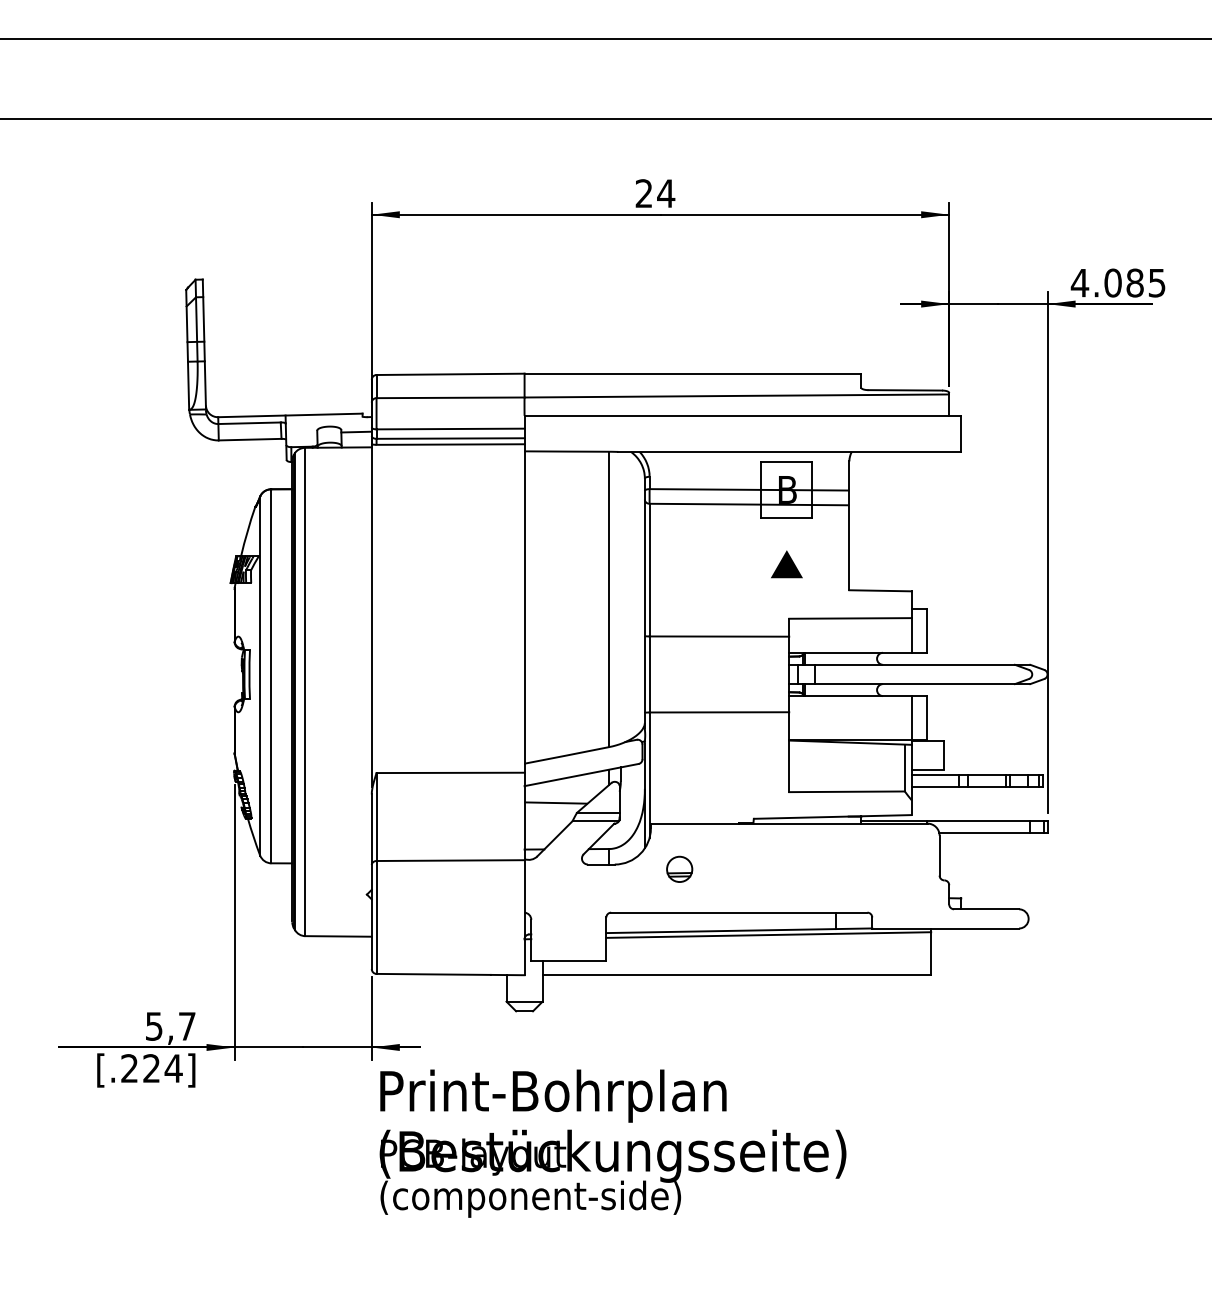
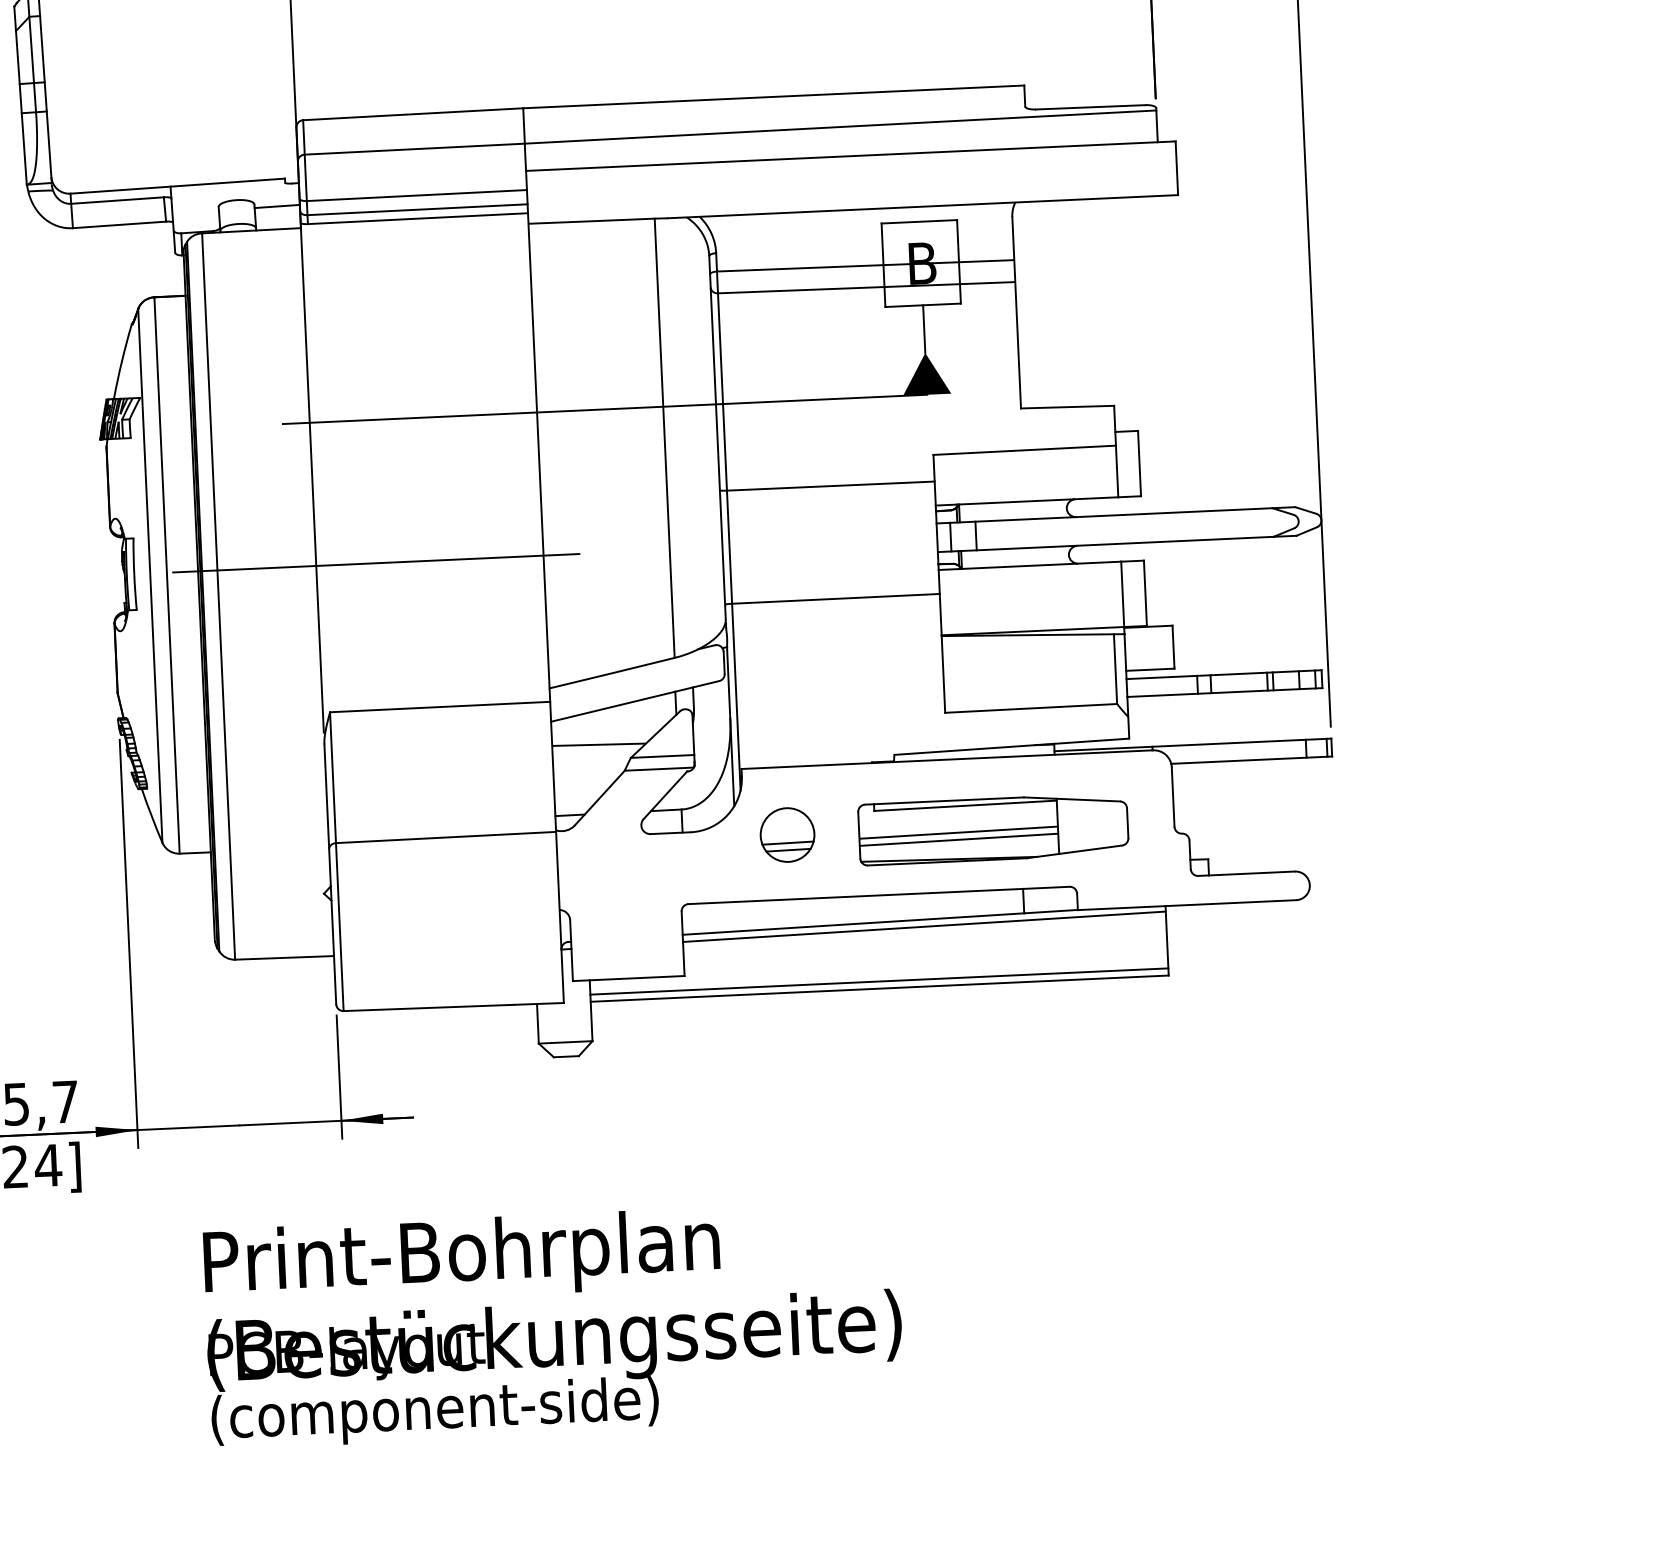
line: (786, 534) -> (923, 329), added
line: (569, 578) -> (603, 409), added
line: (411, 674) -> (375, 563), added
part: (679, 869) -> (787, 835), size x1.43
part: (818, 871) -> (994, 828), added
line: (736, 970) -> (878, 981), added
text: (612, 1143) -> (553, 1324), moved

